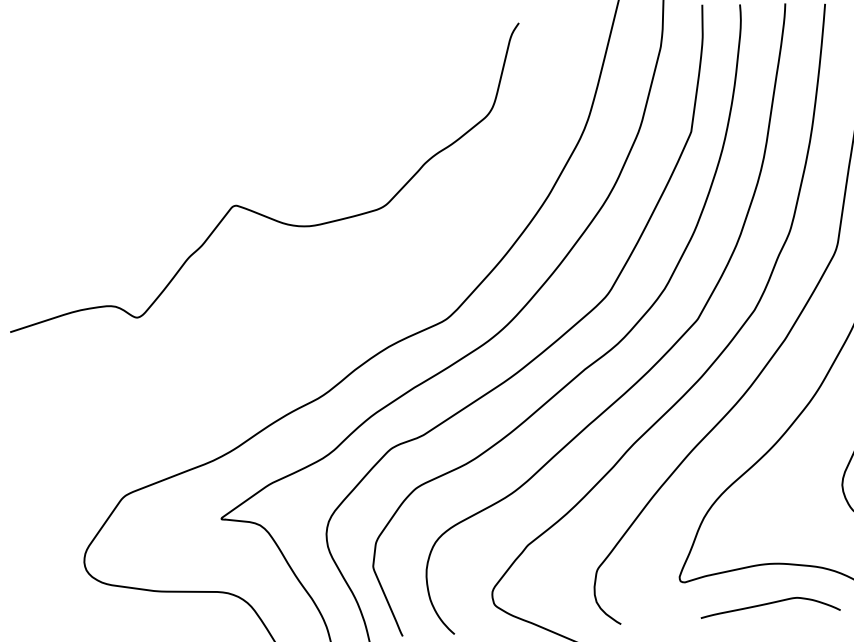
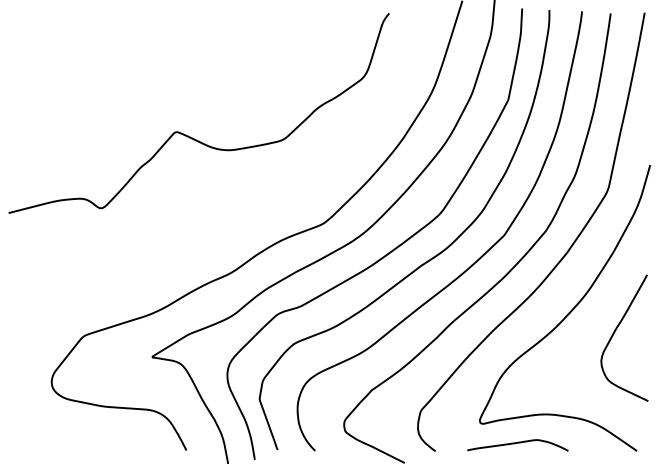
curve: (769, 604) -> (517, 443), moved

